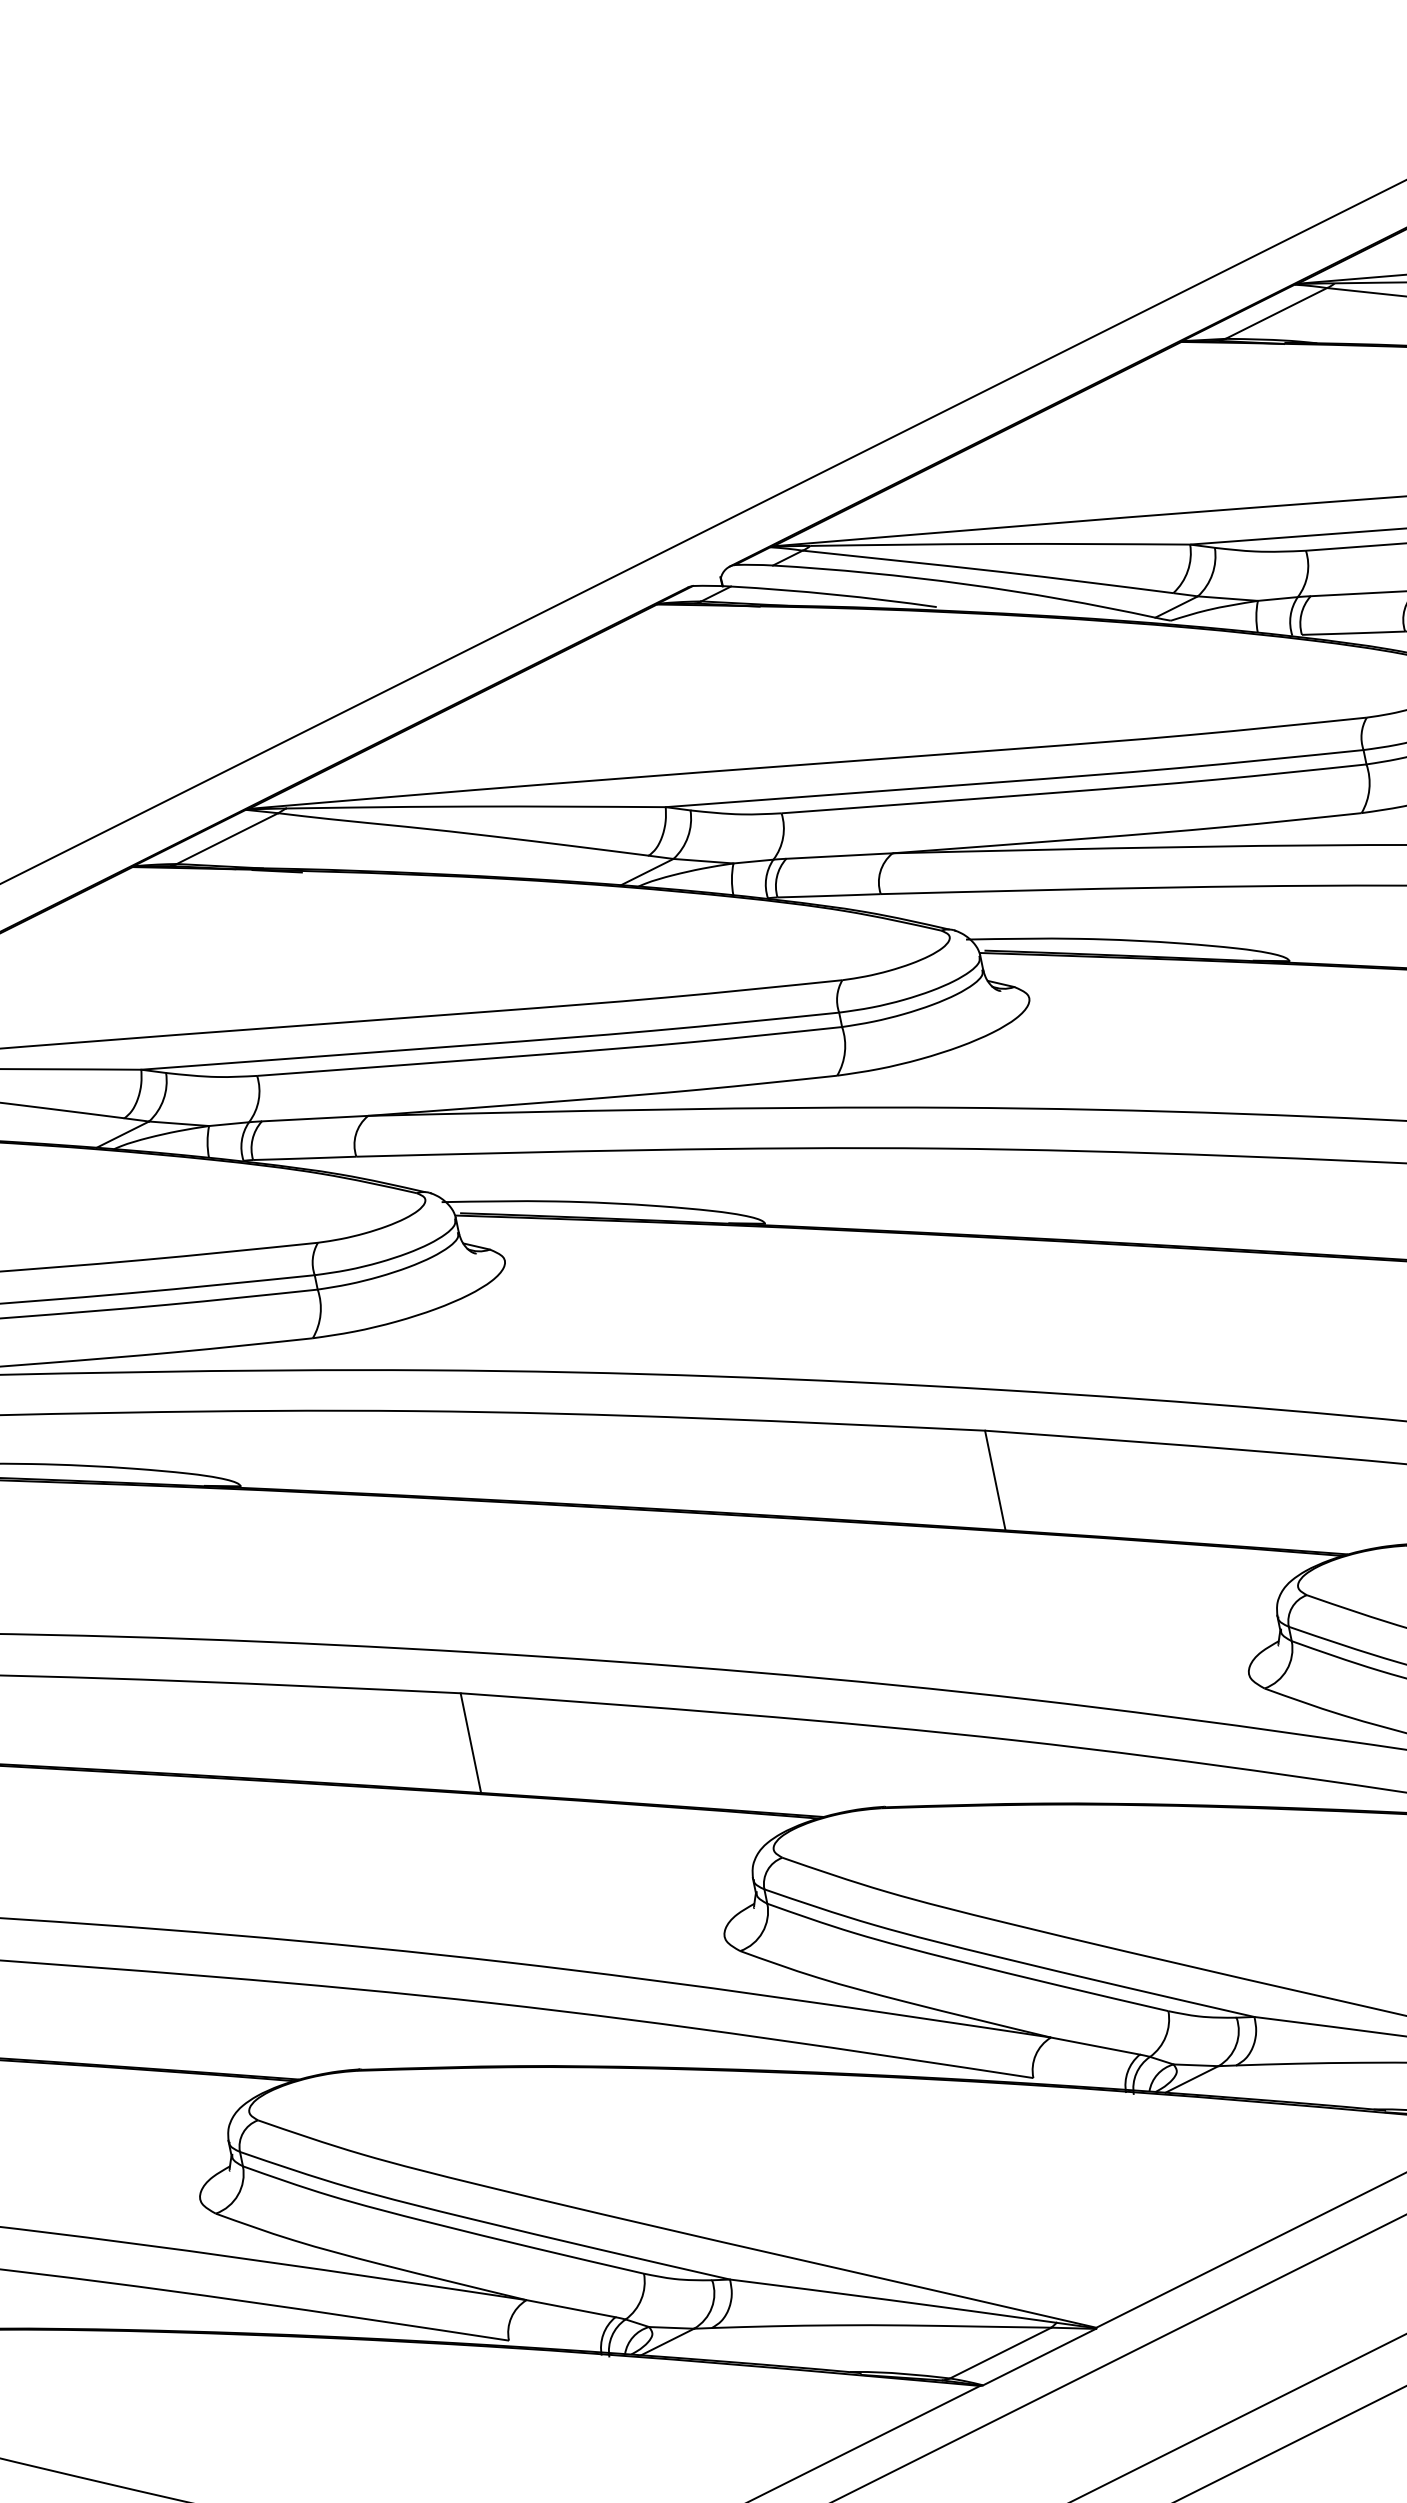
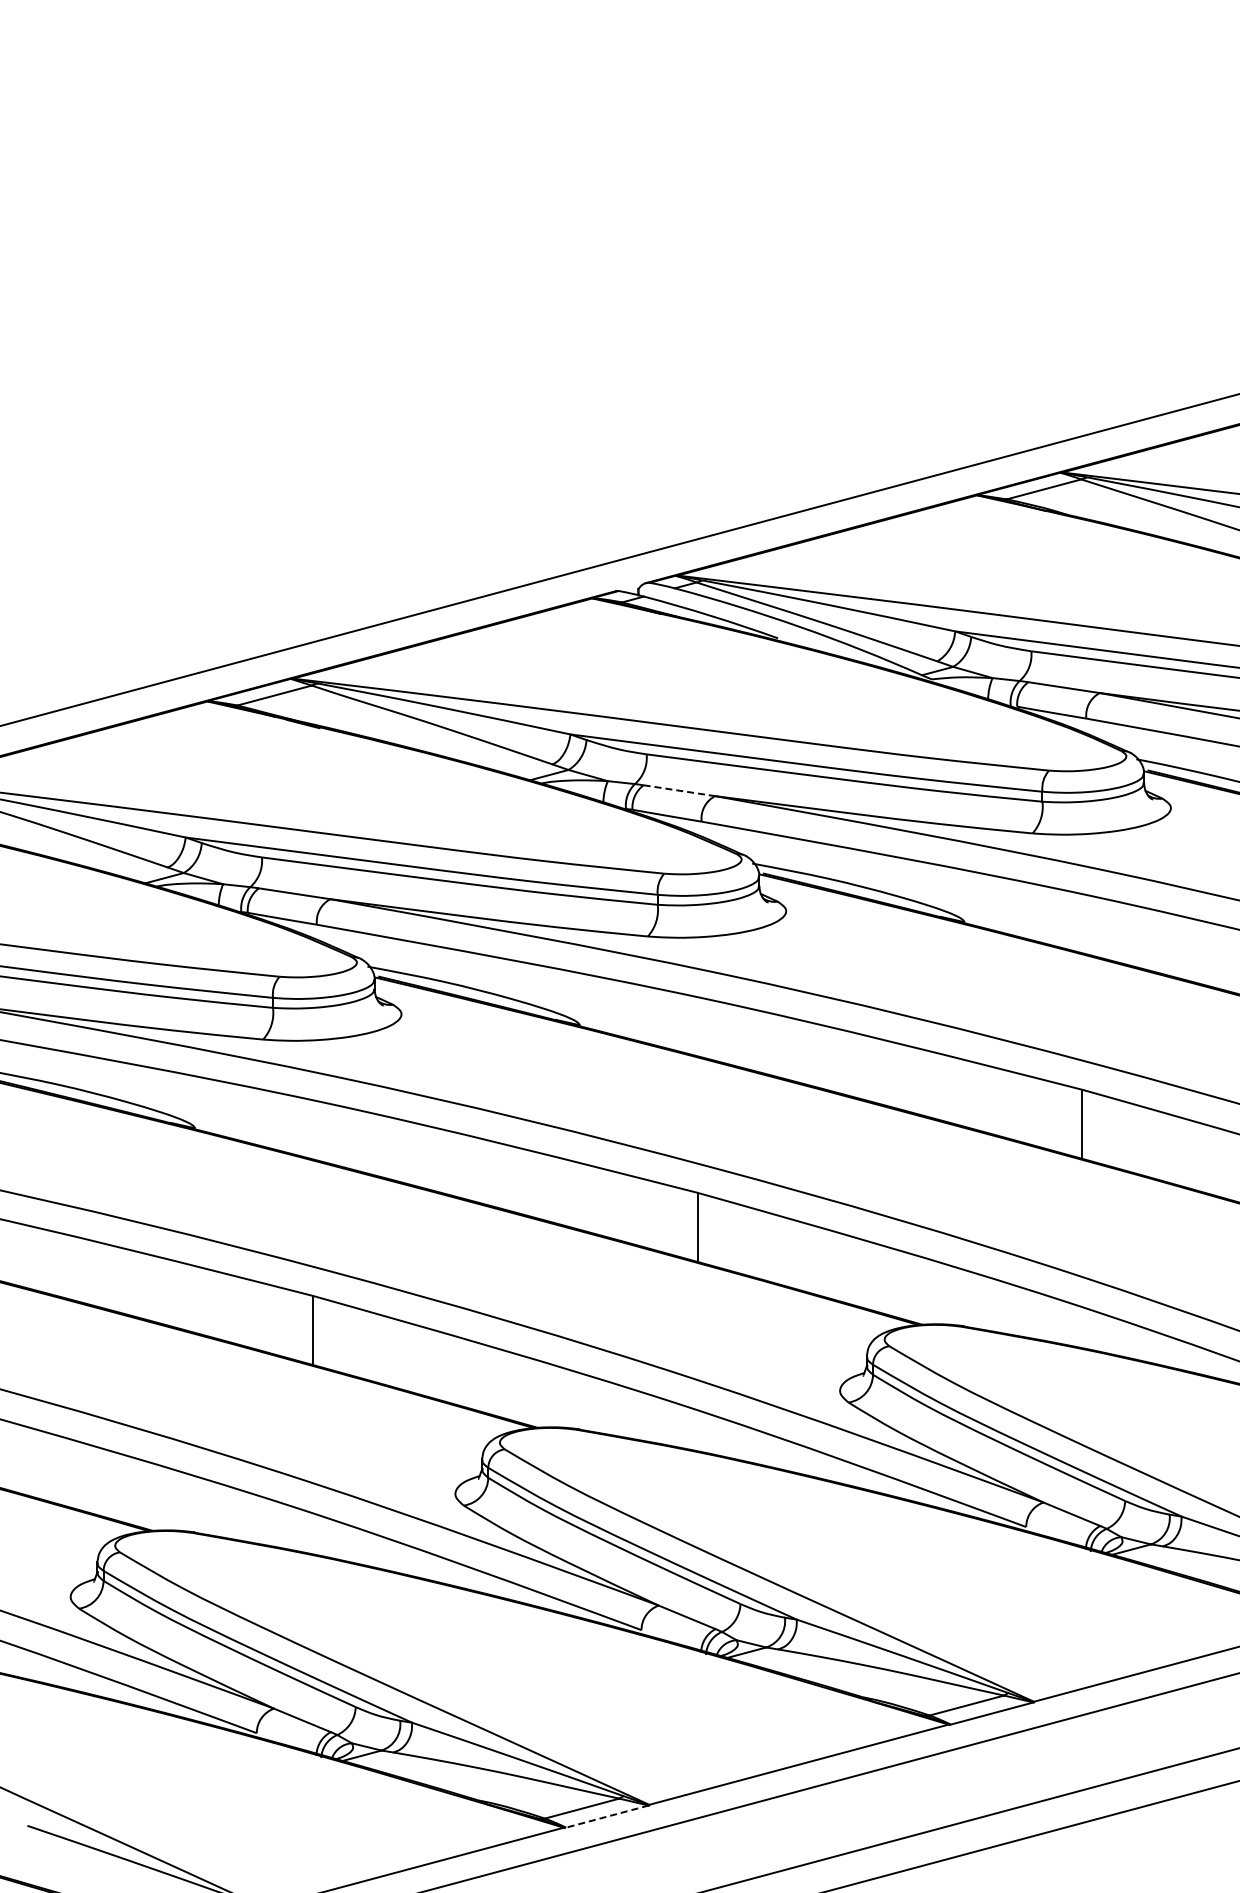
line: (839, 855) -> (679, 790), solid -> dashed
line: (1039, 2356) -> (607, 1816), solid -> dashed

